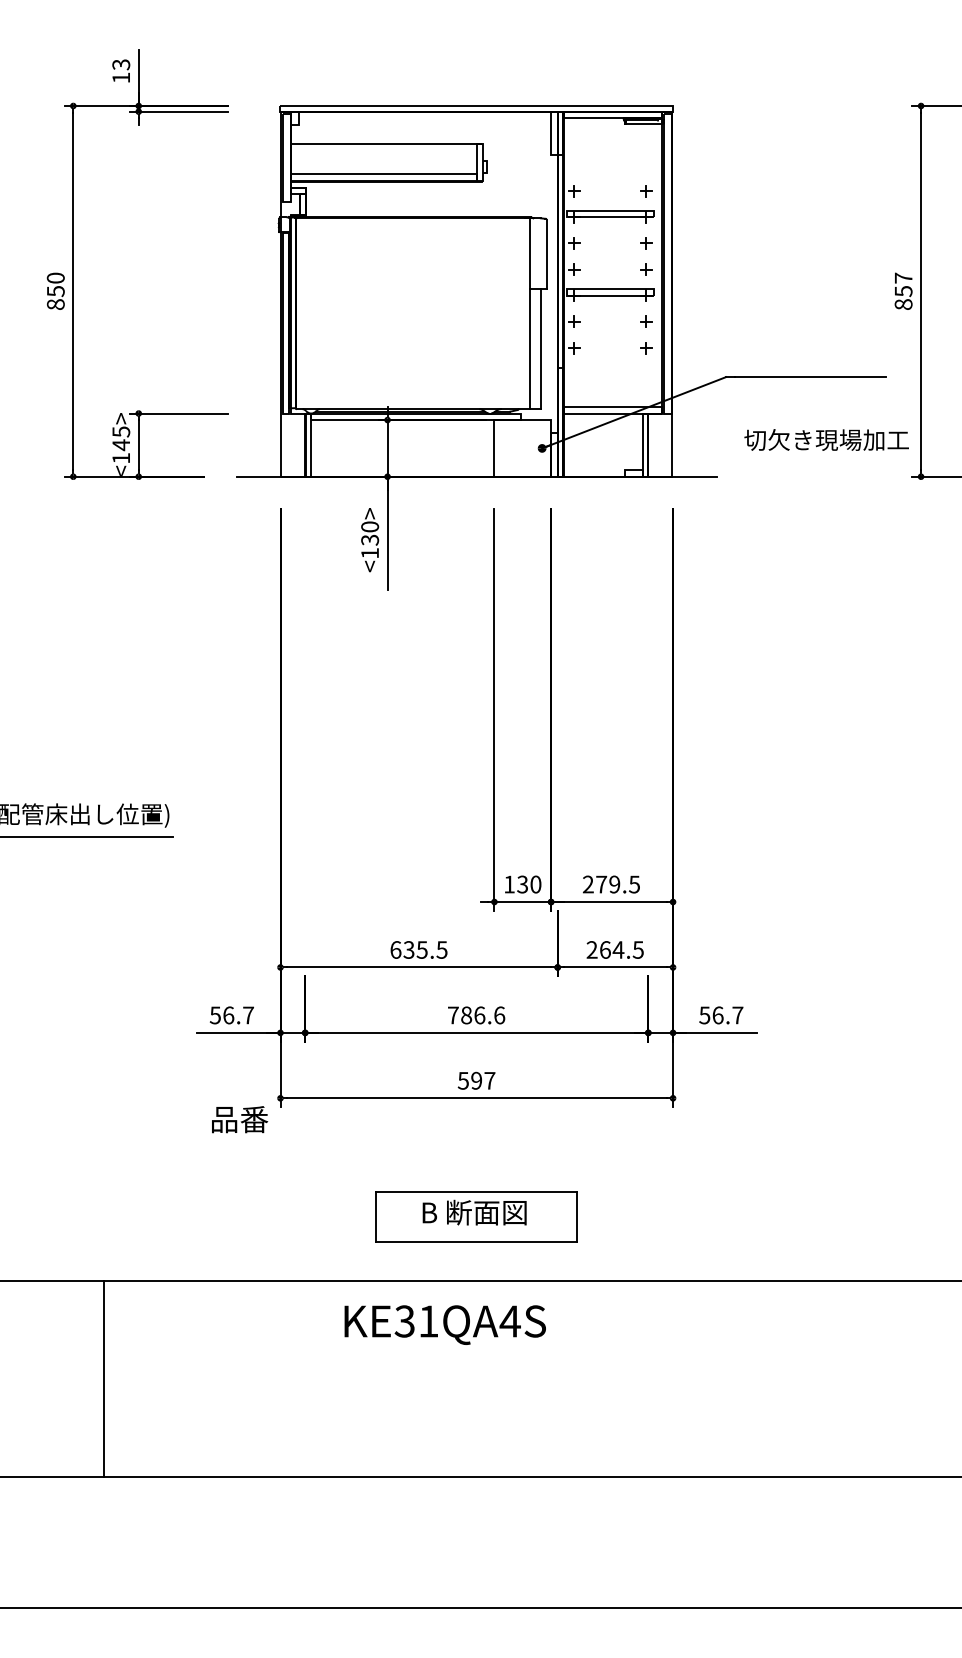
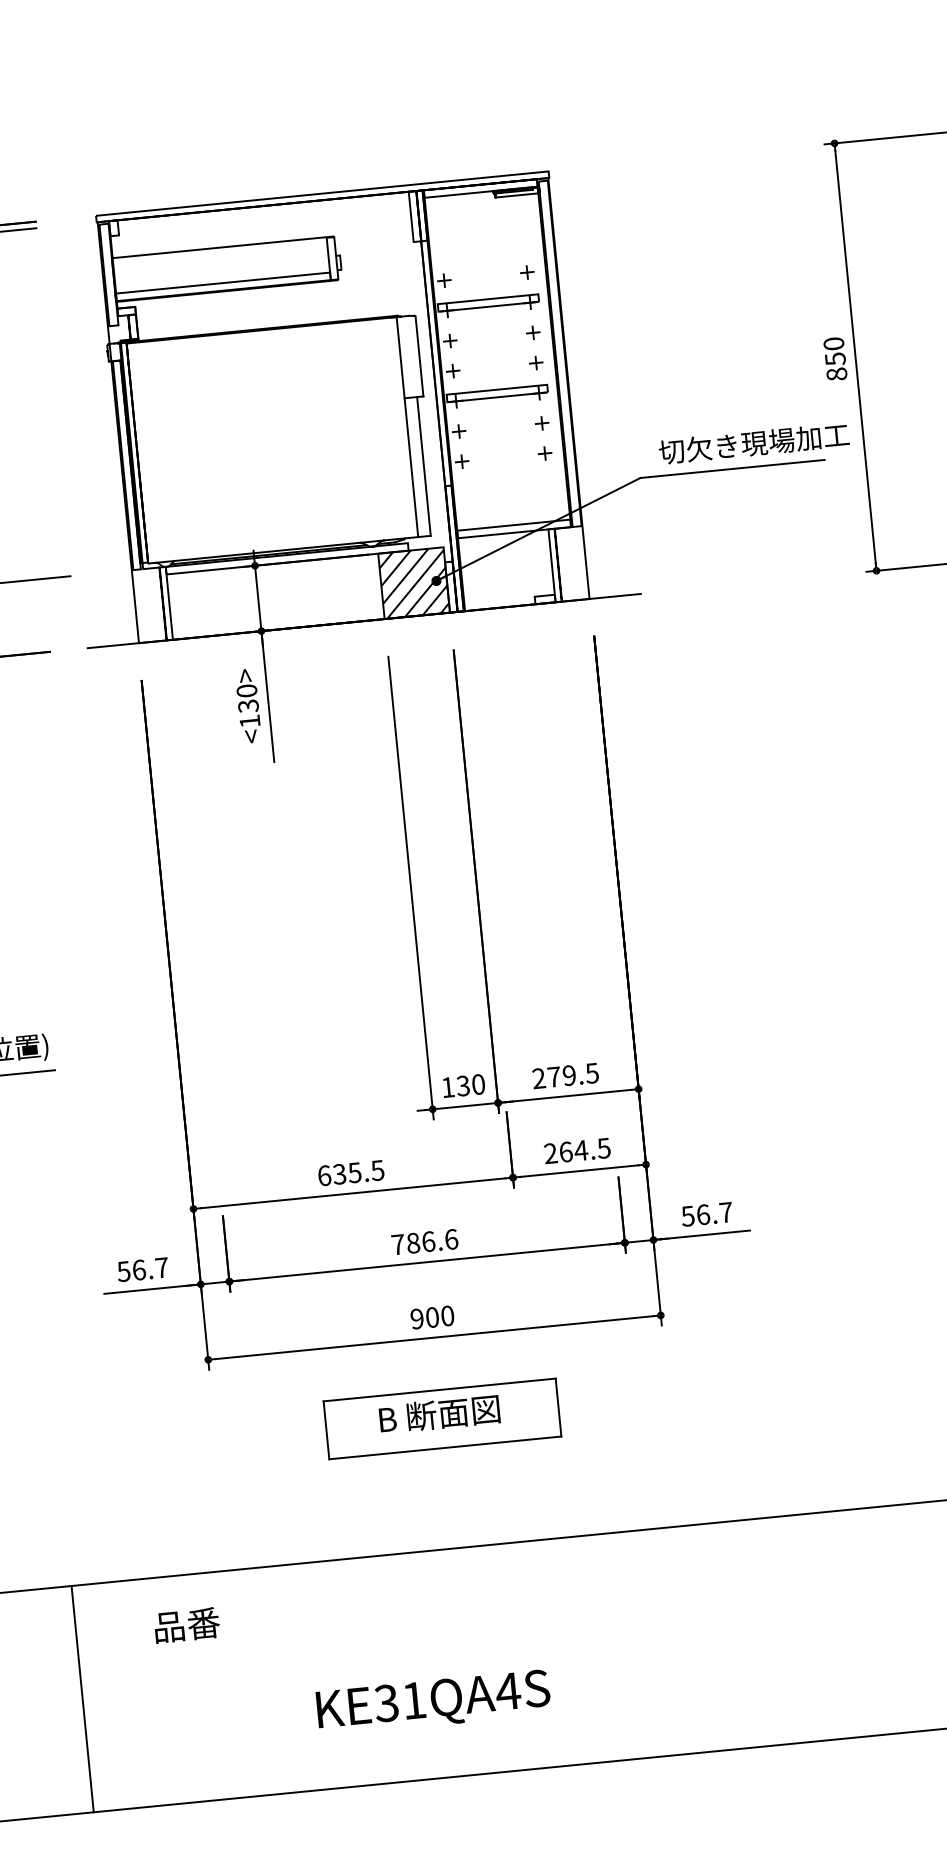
text: (903, 277) -> (833, 343), 857 -> 850
text: (826, 439) -> (753, 442), moved
hatch: (522, 448) -> (413, 583), added
text: (476, 1080) -> (432, 1317), 597 -> 900
text: (240, 1119) -> (187, 1625), moved
part: (476, 1216) -> (442, 1418), moved
text: (444, 1324) -> (432, 1702), moved
line: (104, 1379) -> (83, 1699), moved

